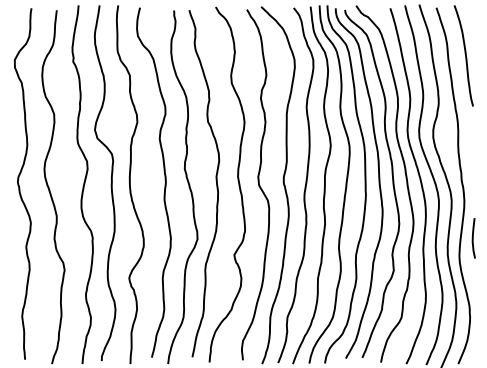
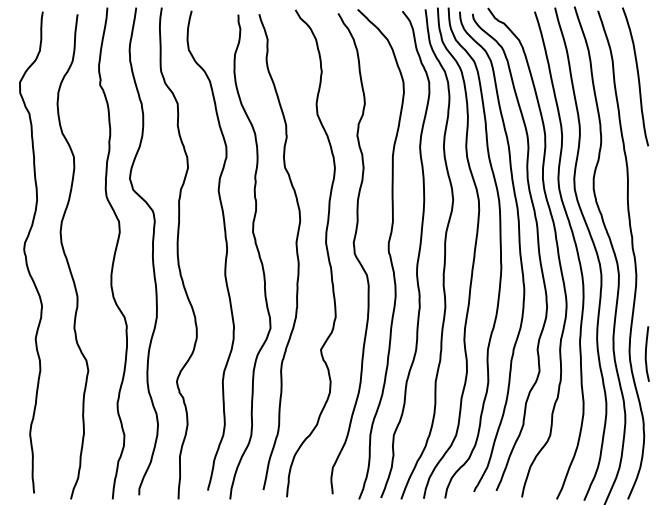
curve: (473, 237) -> (646, 353), moved

